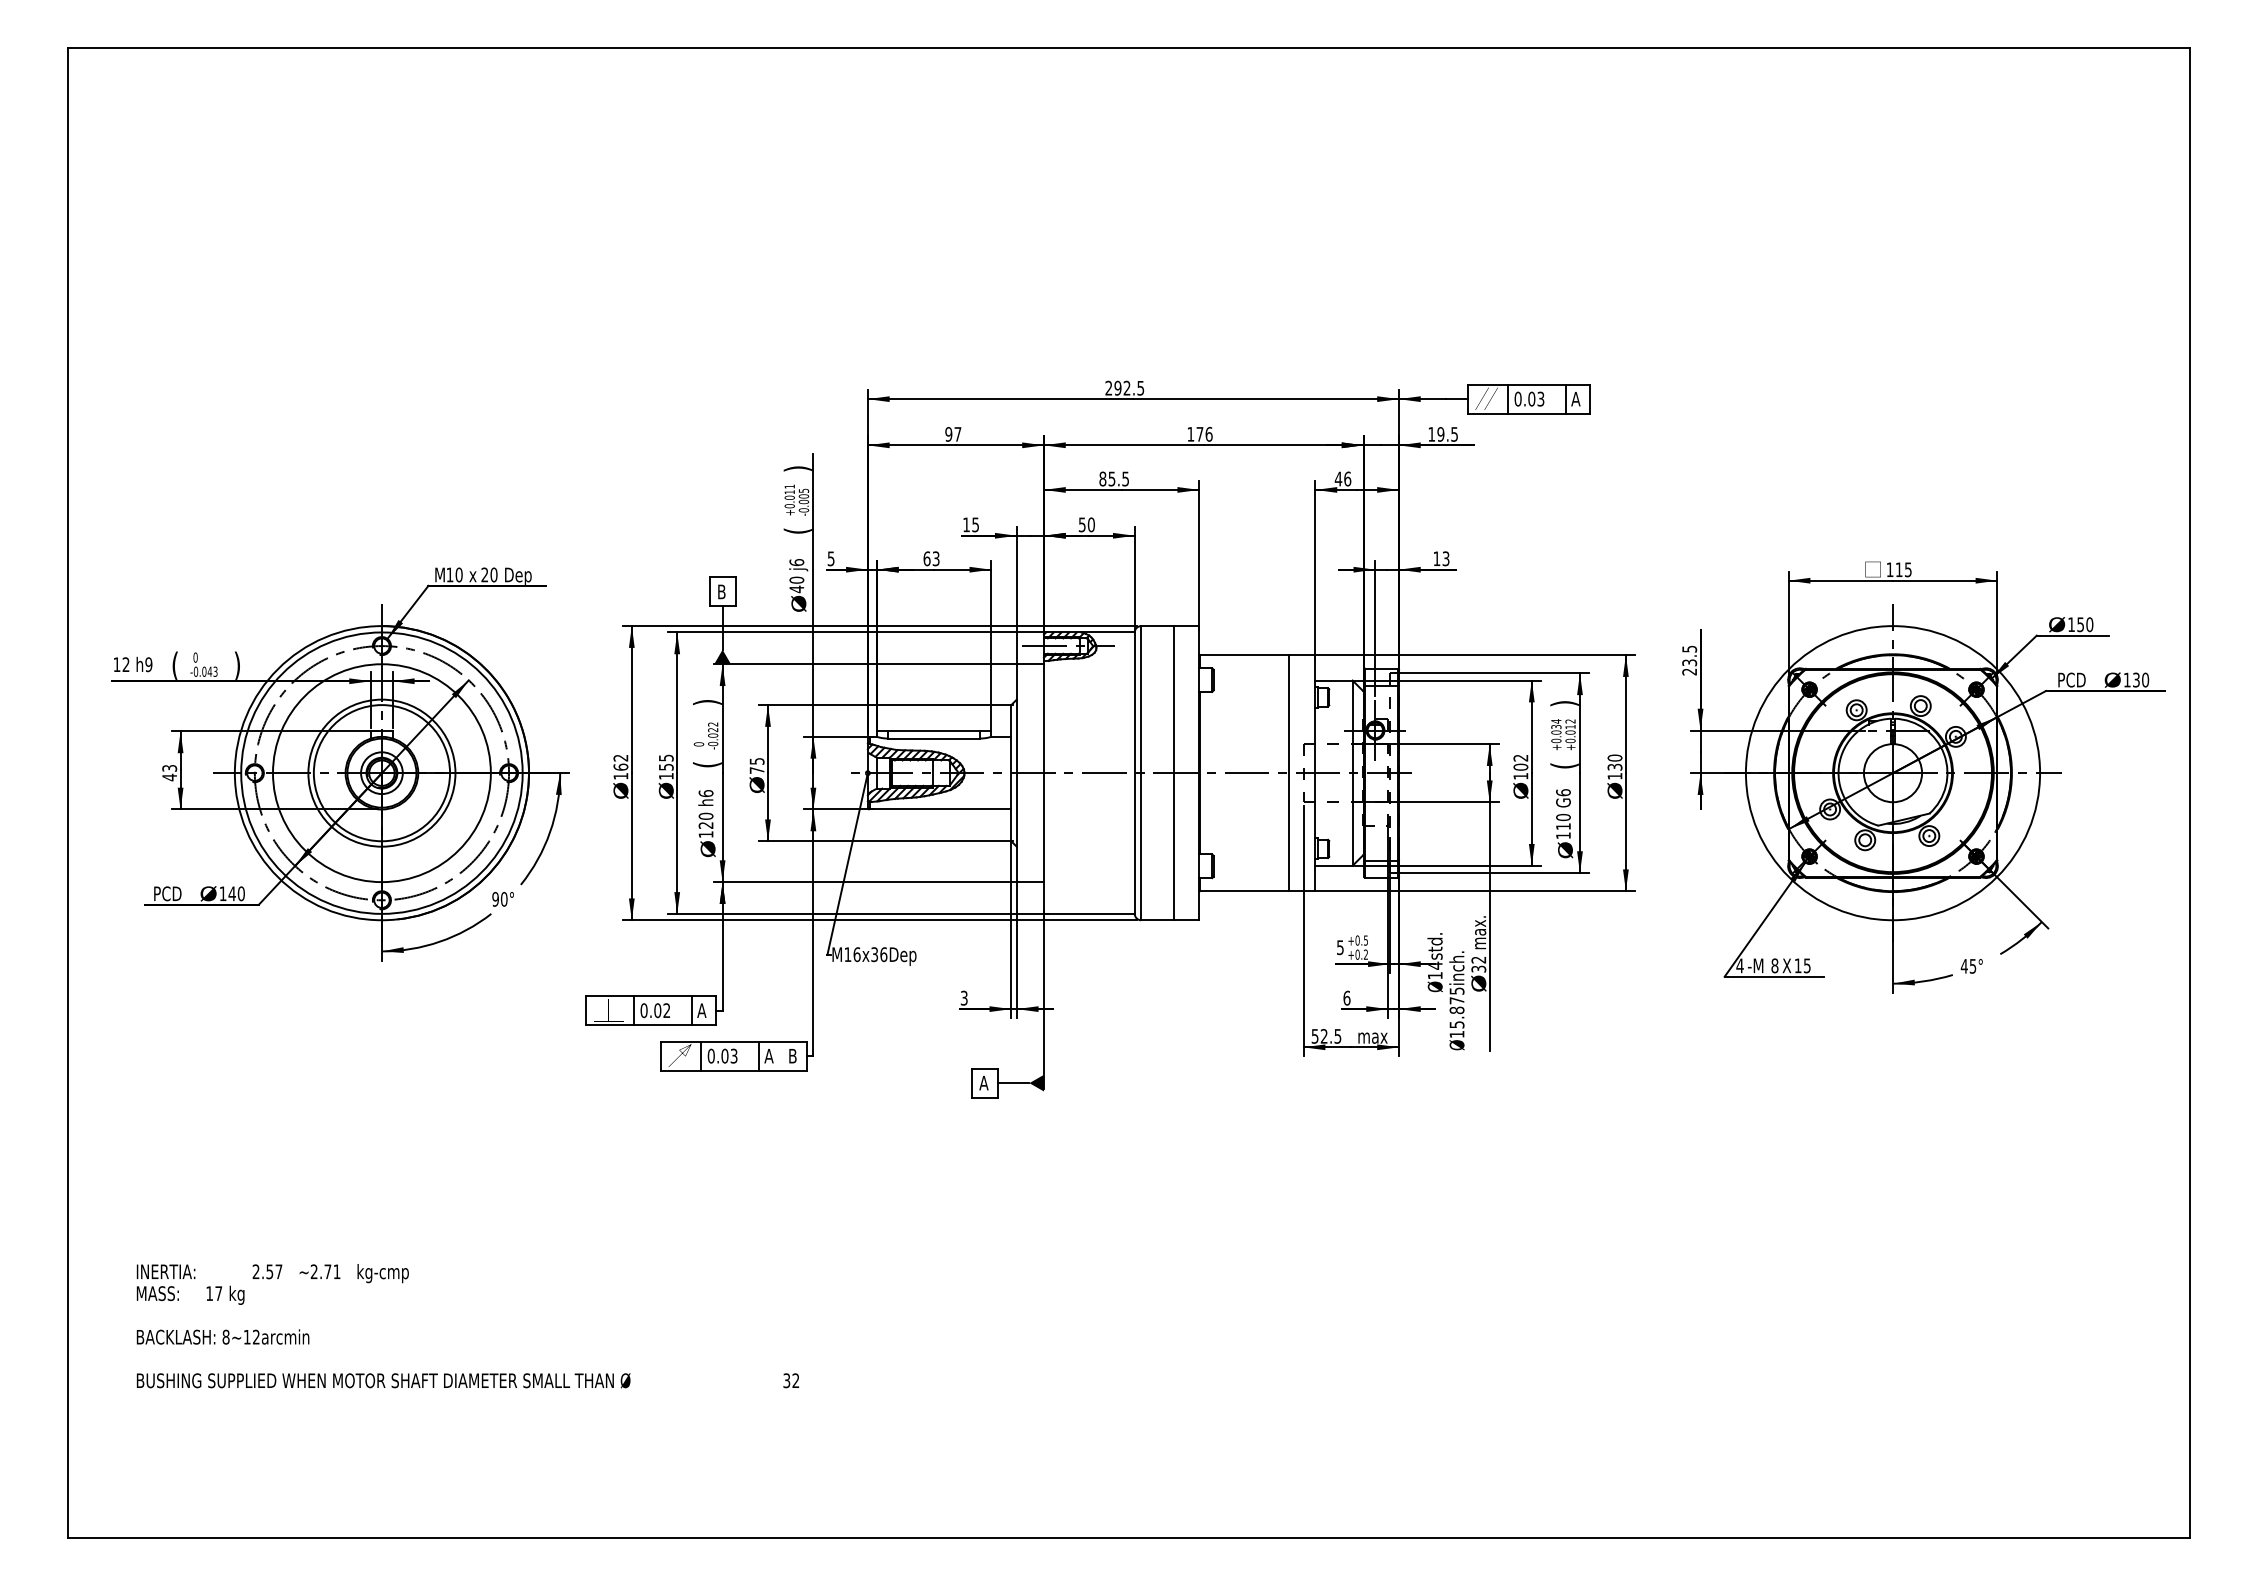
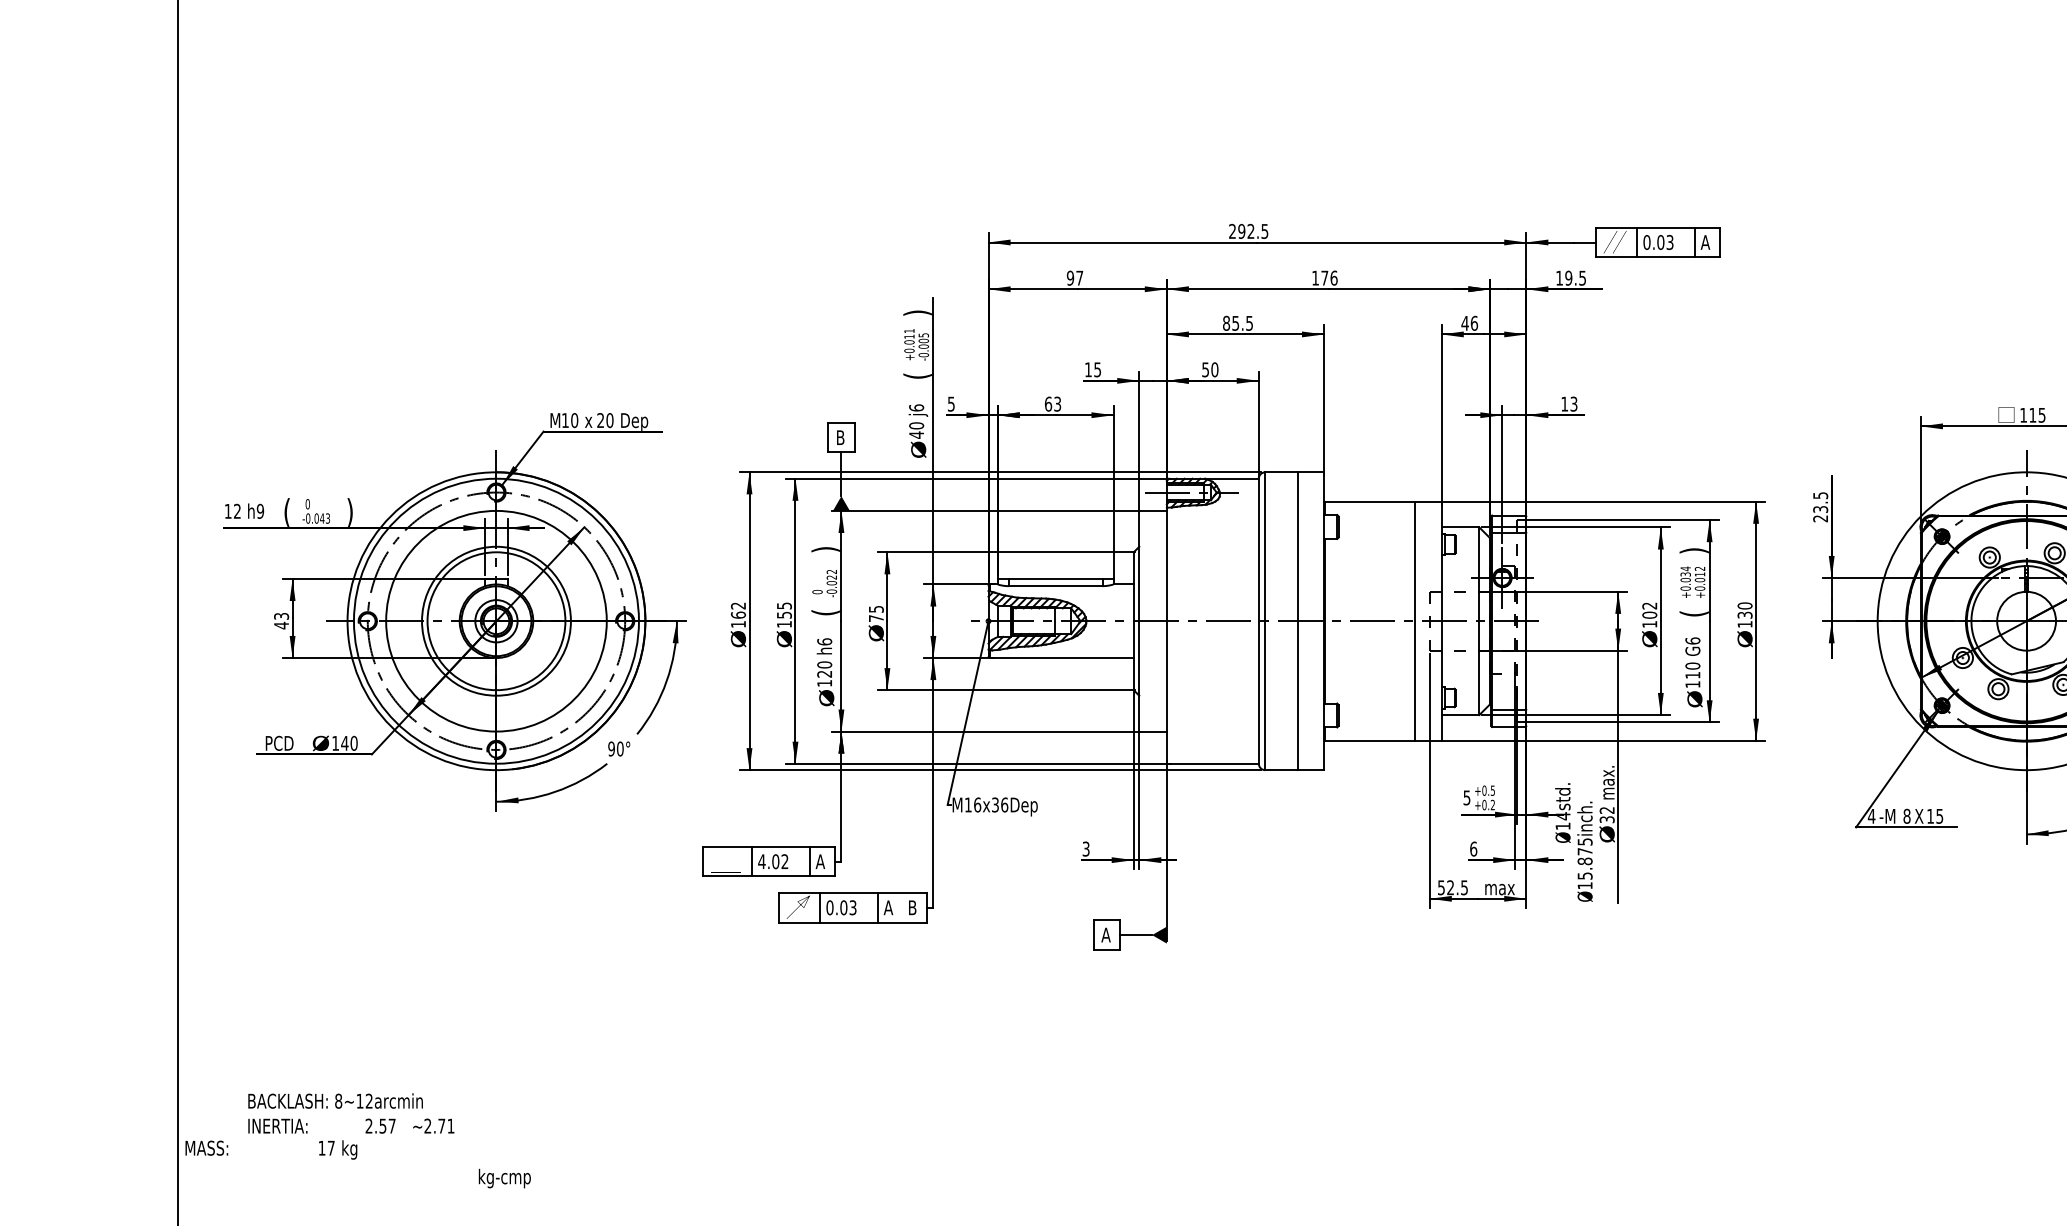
text: (643, 1010) -> (761, 861), 0.02 -> 4.02
text: (382, 1273) -> (504, 1178), moved
text: (157, 1293) -> (206, 1148), moved
text: (222, 1336) -> (335, 1100), moved

